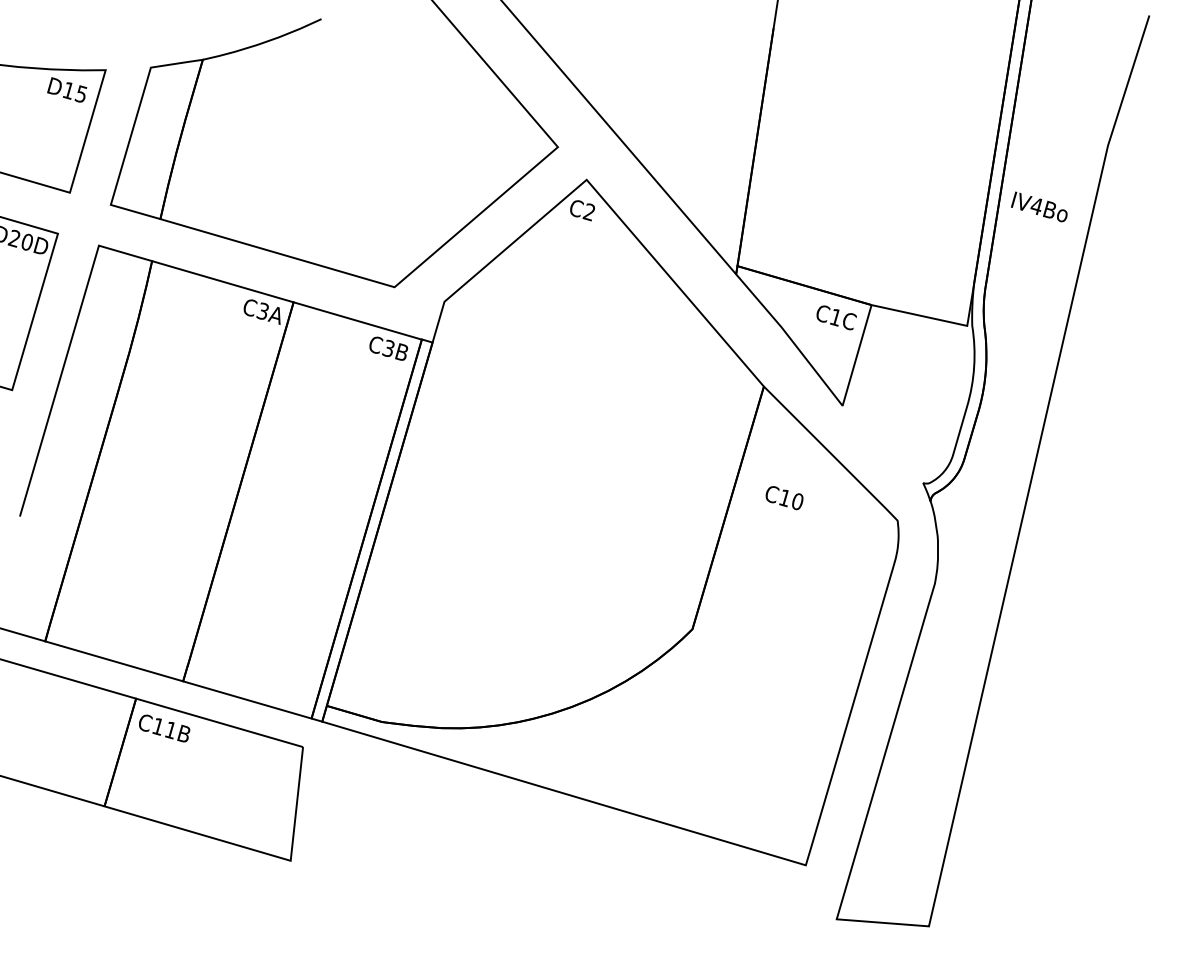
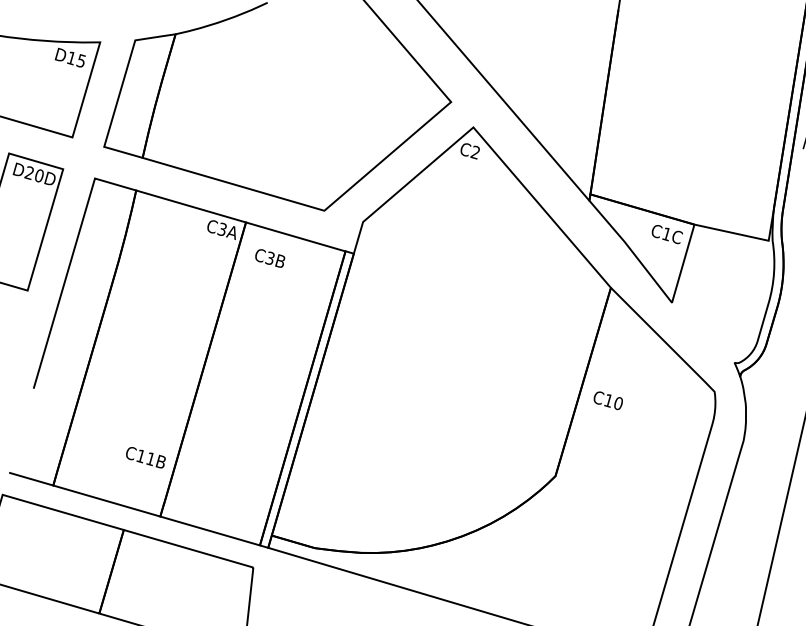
text: (388, 348) -> (269, 258), moved
text: (784, 498) -> (608, 401), moved
text: (164, 728) -> (145, 457), moved

